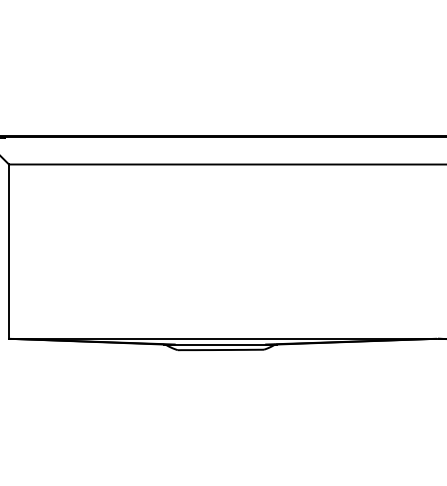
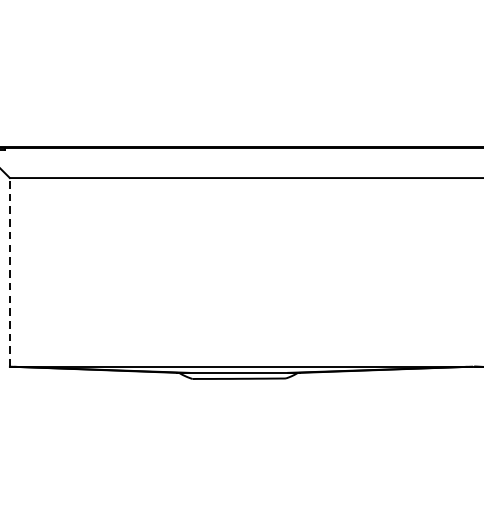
line: (9, 251) -> (10, 272), solid -> dashed

